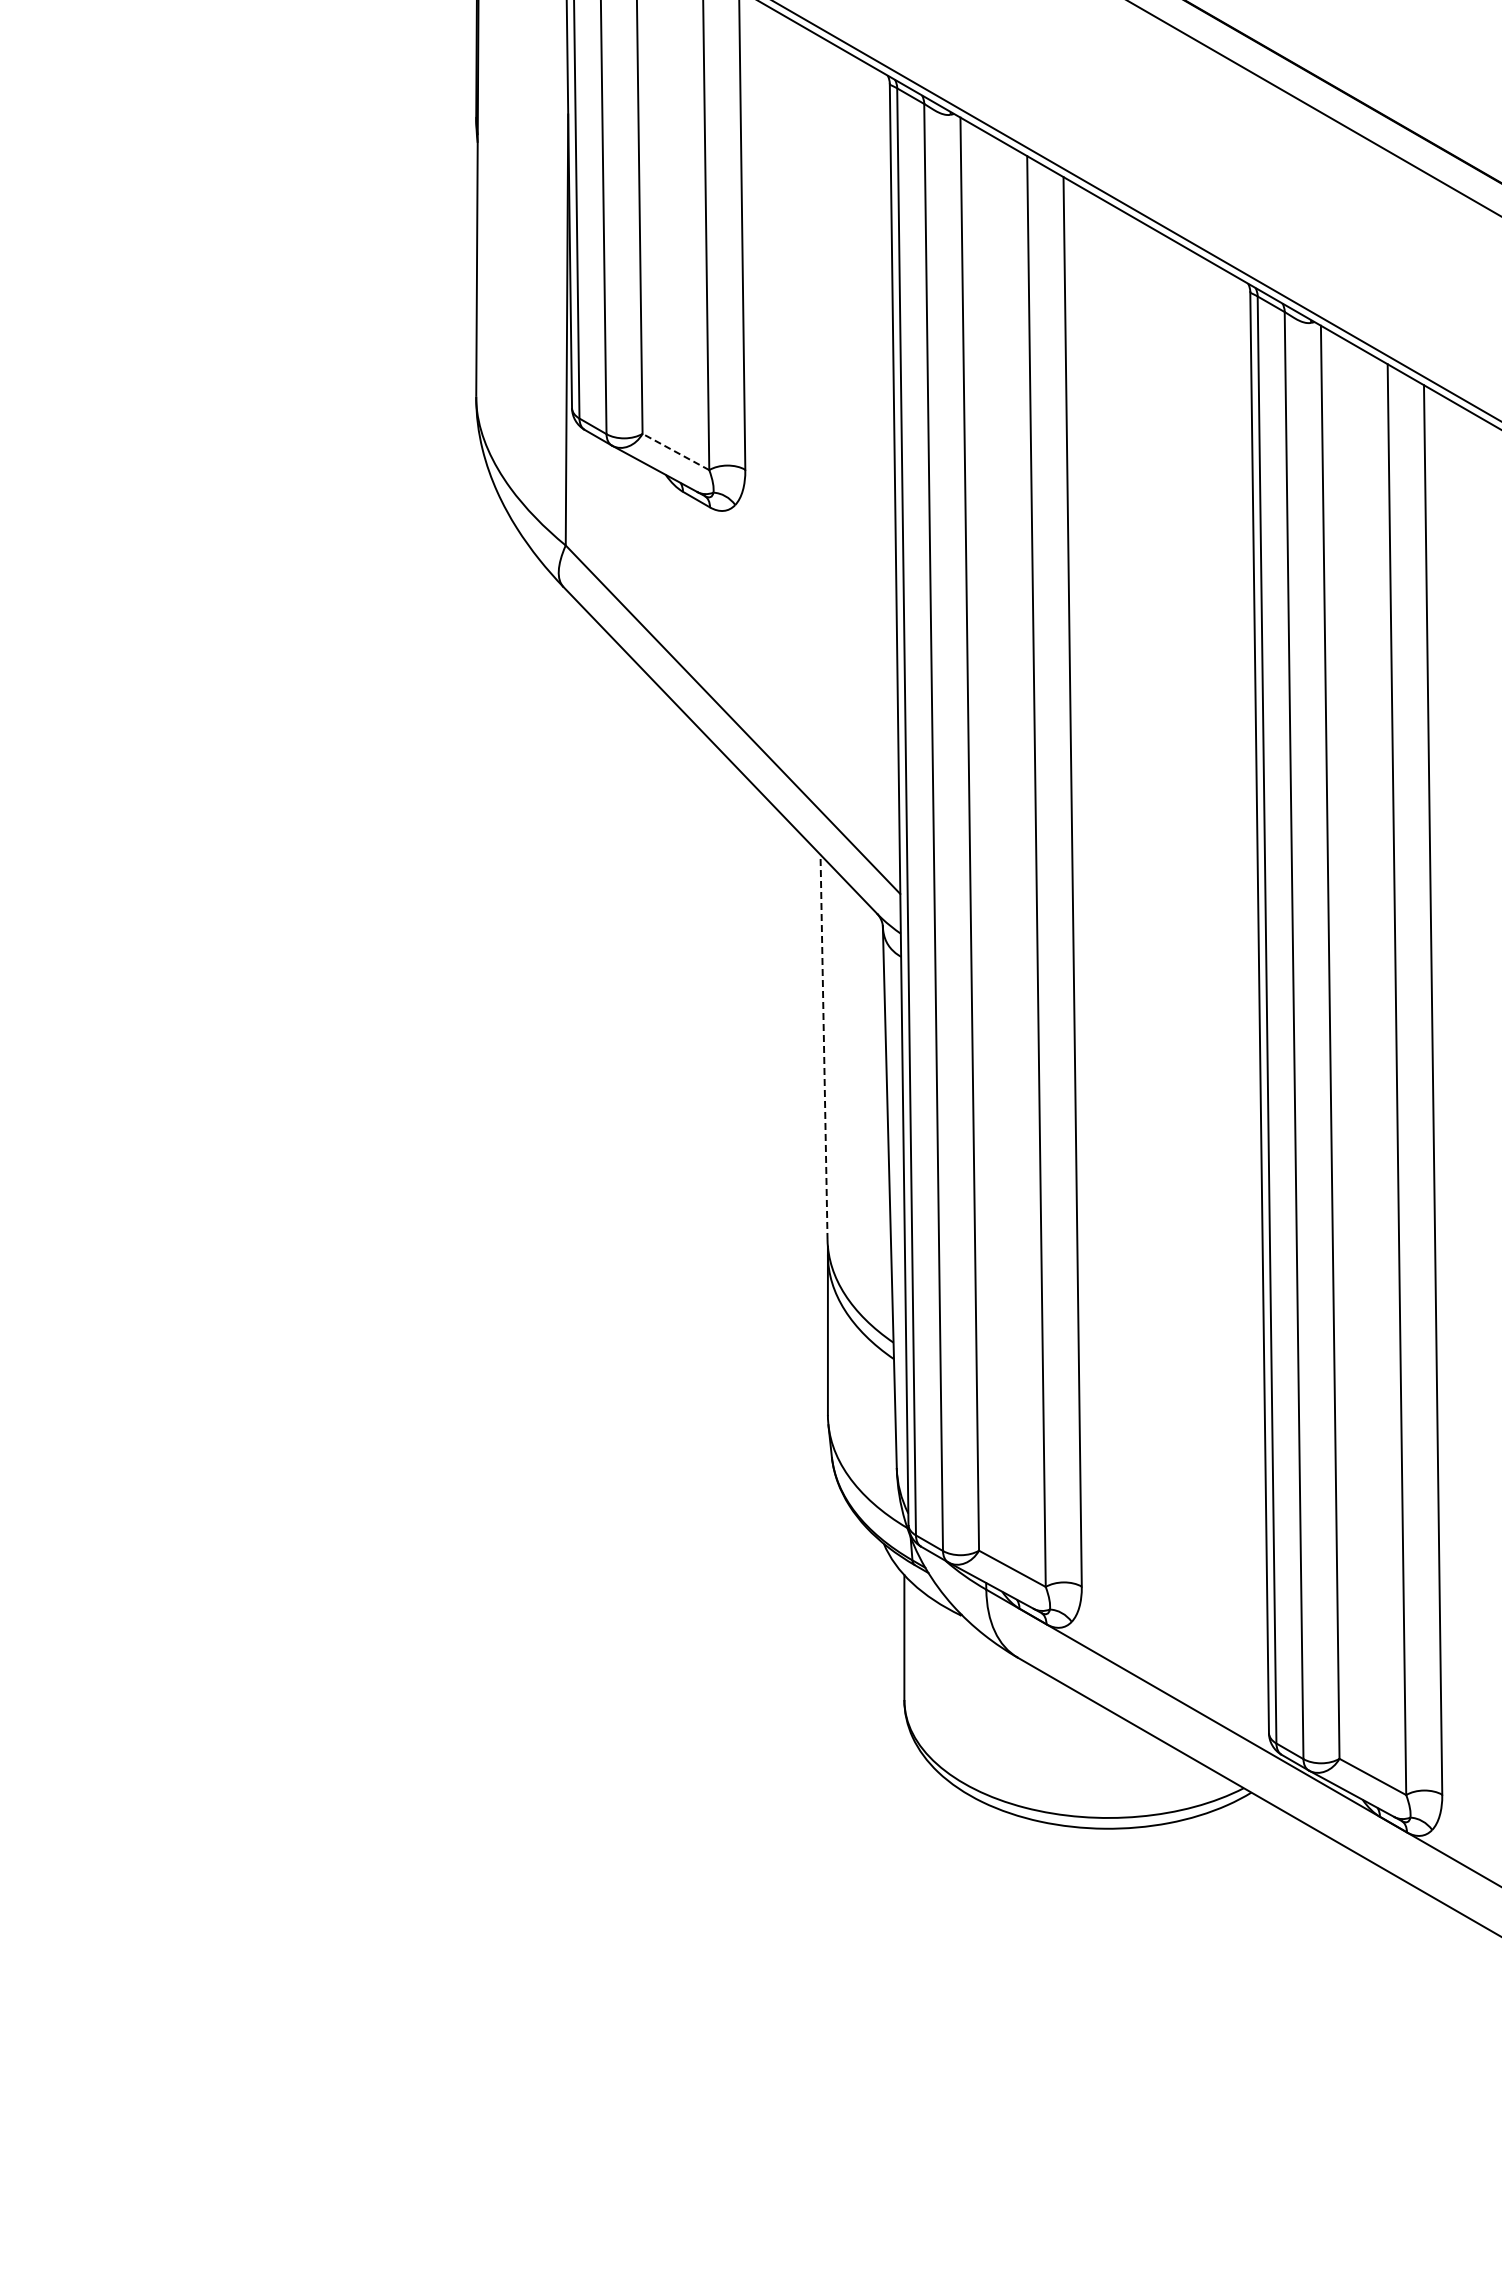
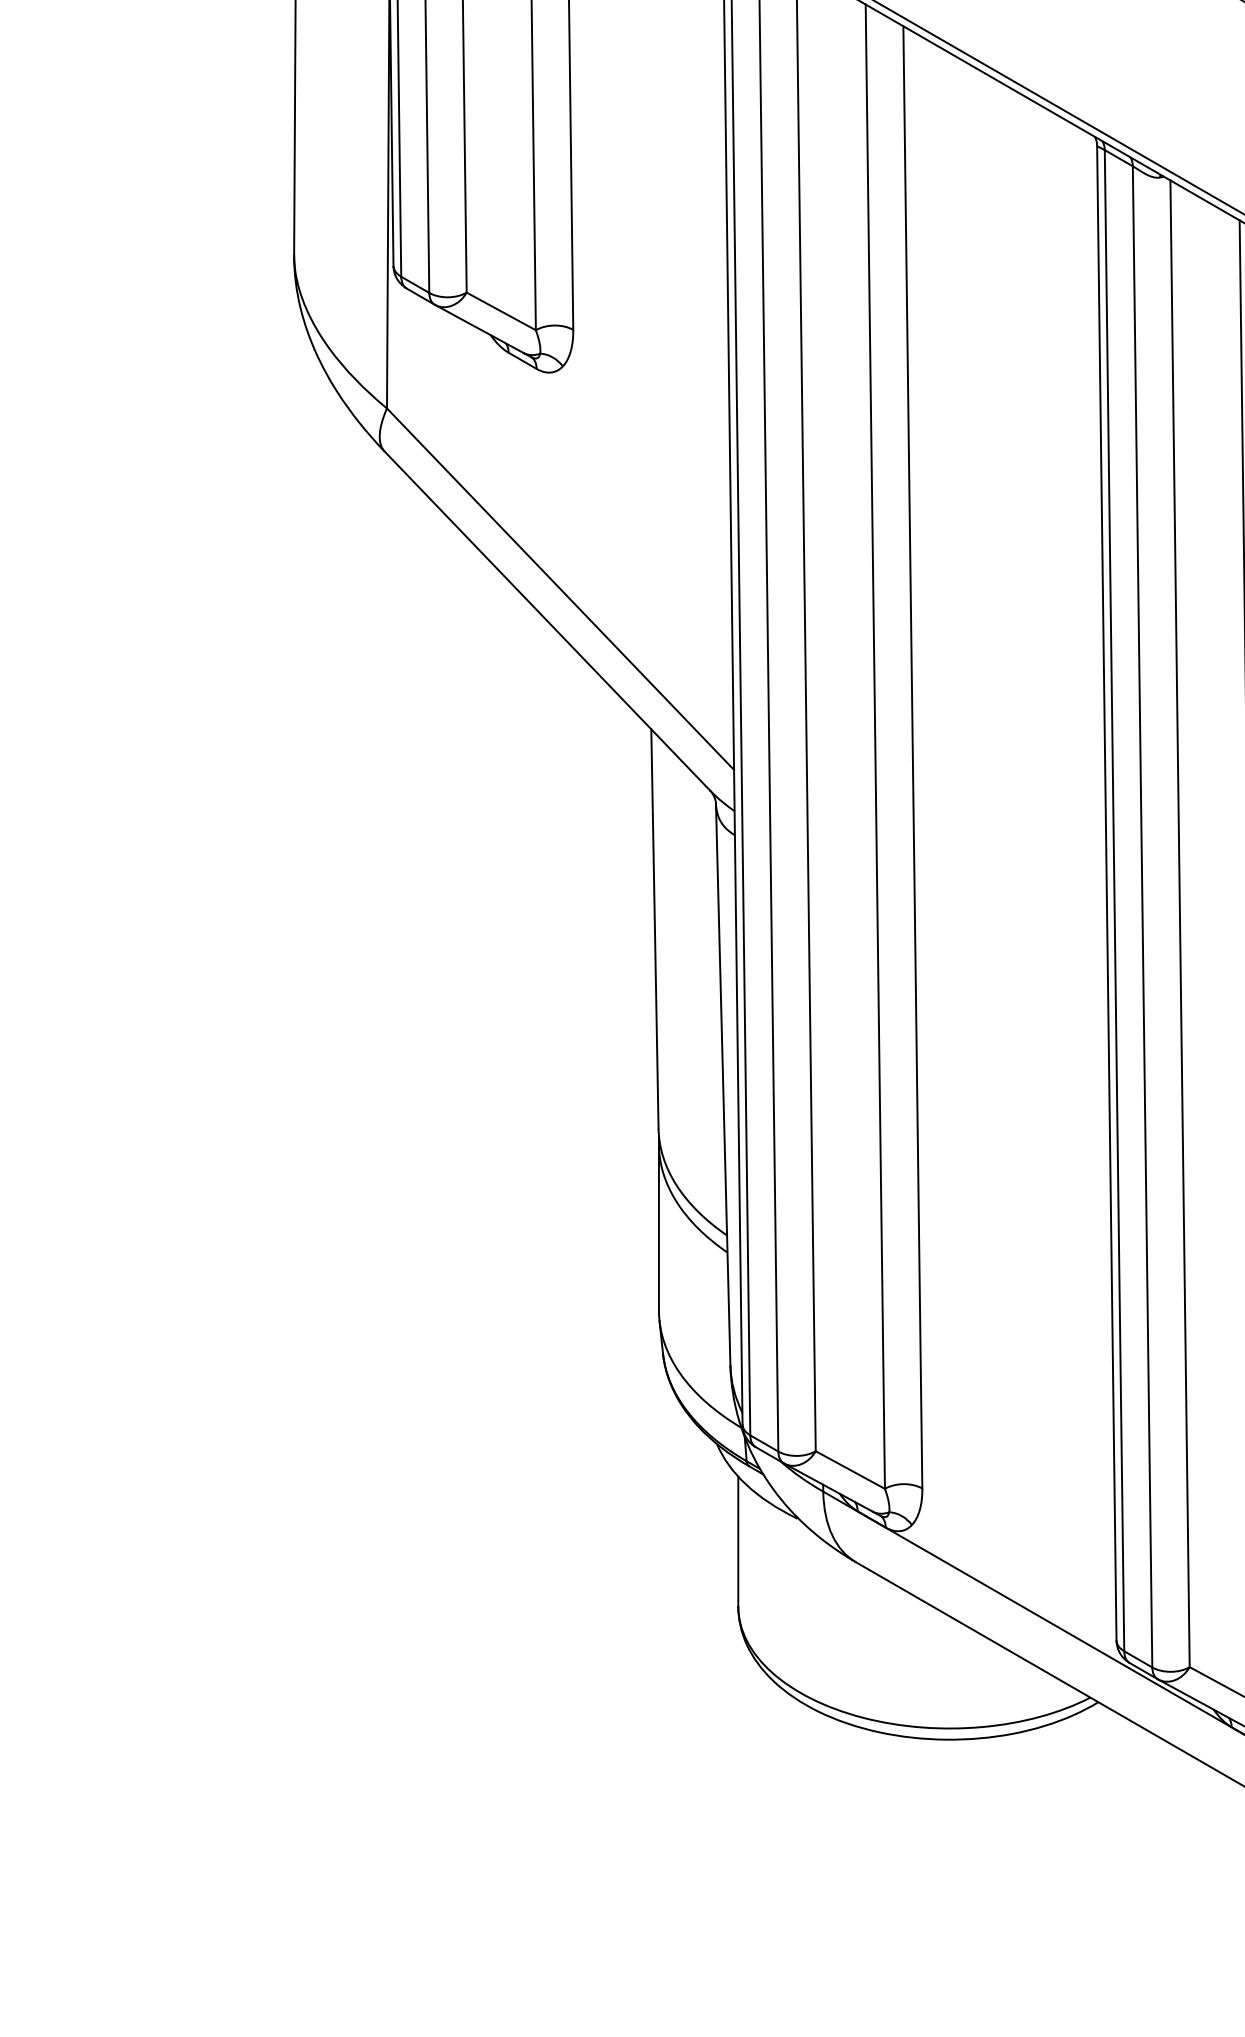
line: (675, 451) -> (500, 310), dashed -> solid
line: (824, 1047) -> (655, 929), dashed -> solid

